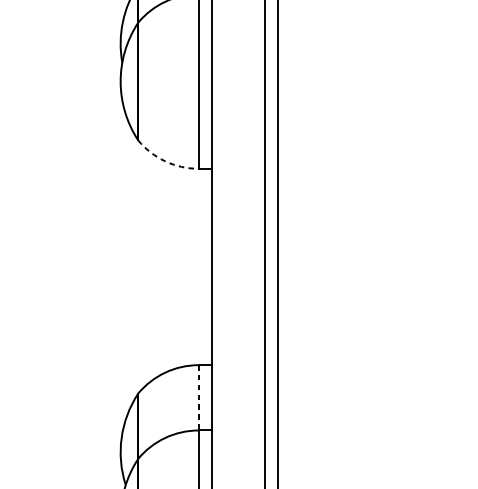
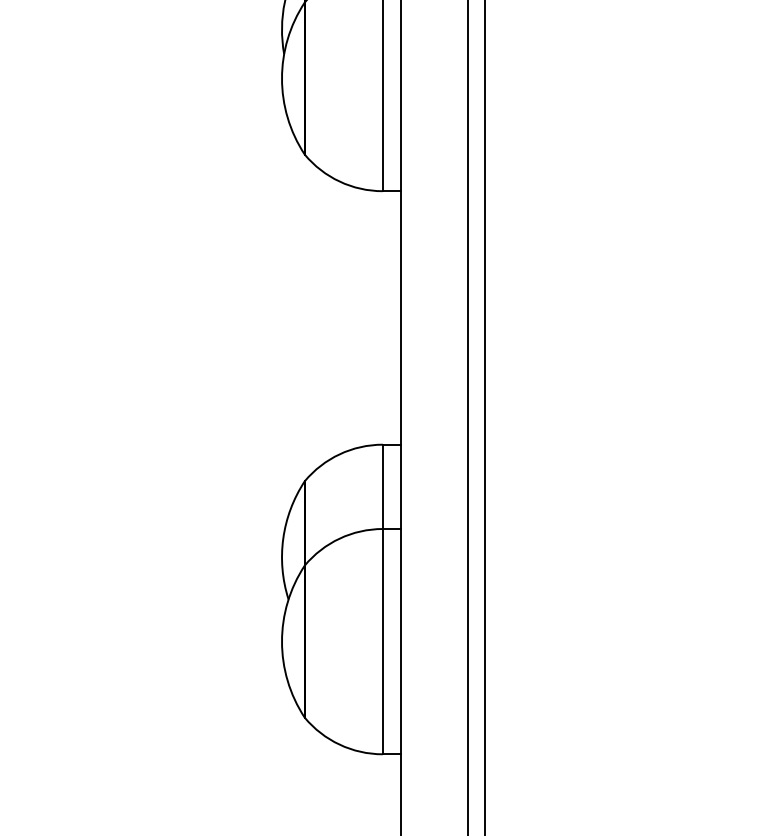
arc: (165, 161) -> (339, 181), dashed -> solid
line: (198, 398) -> (382, 487), dashed -> solid

